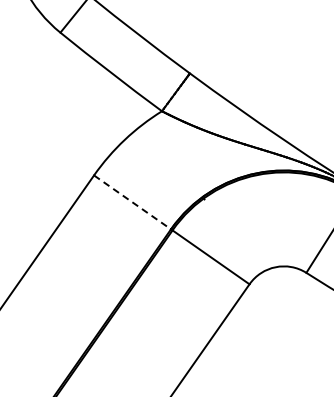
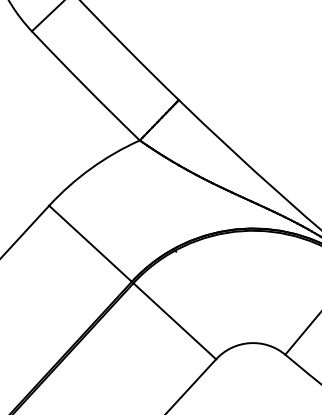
line: (132, 202) -> (90, 243), dashed -> solid

